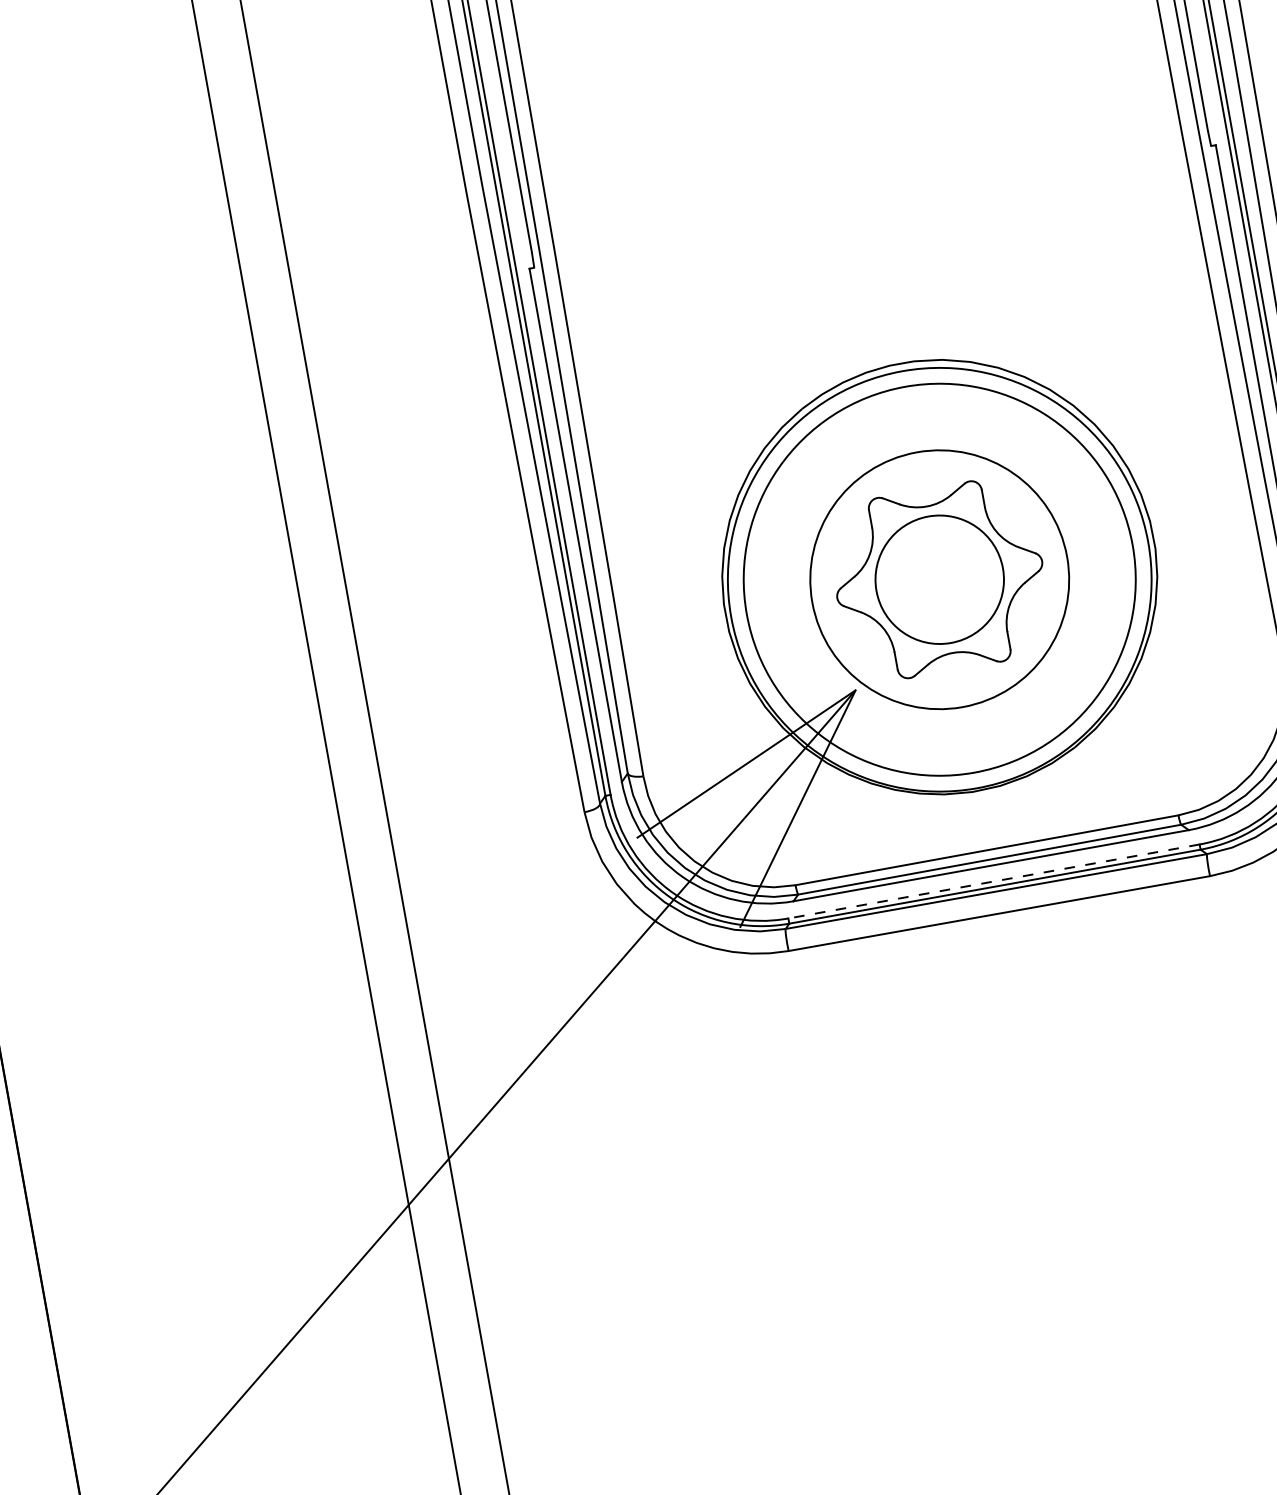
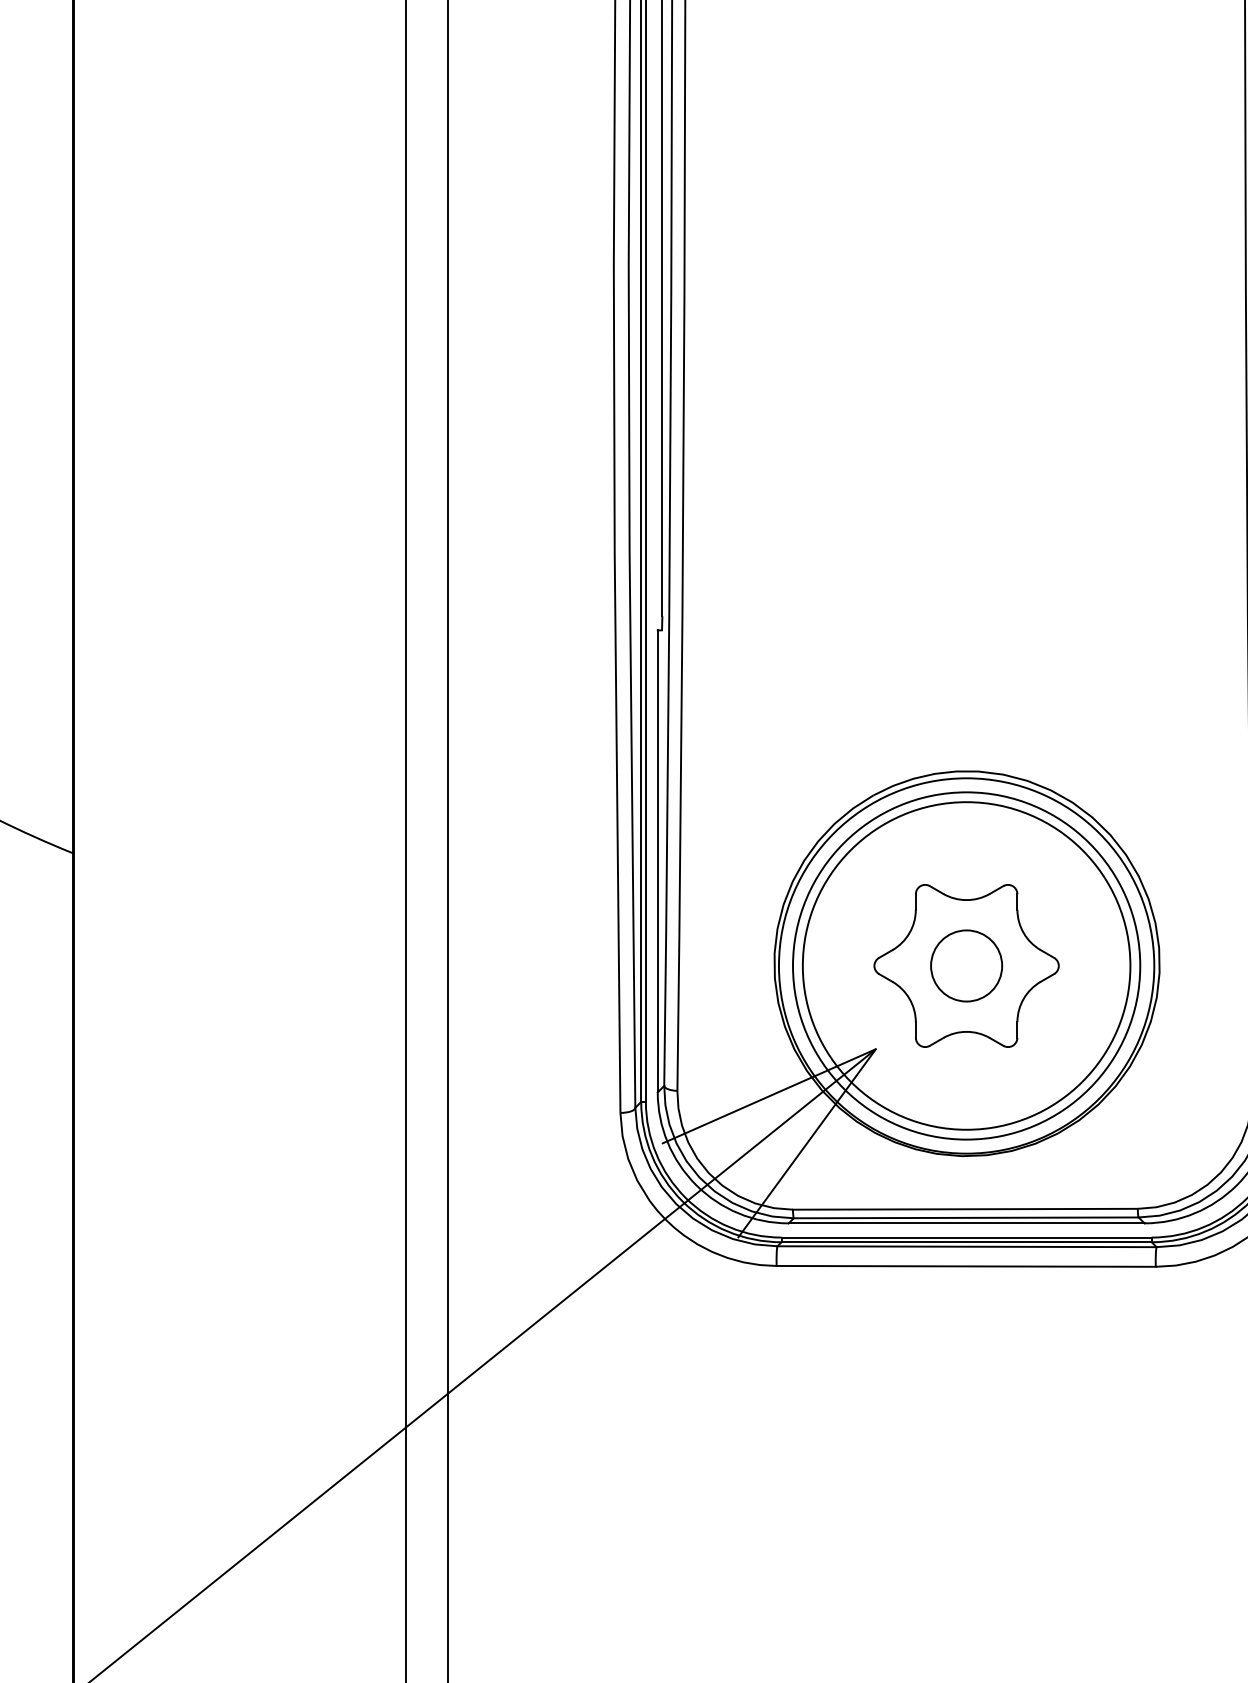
circle: (939, 579) -> (966, 965), size x0.62
circle: (939, 579) -> (966, 965), size x1.43
line: (993, 881) -> (966, 1237), dashed -> solid

